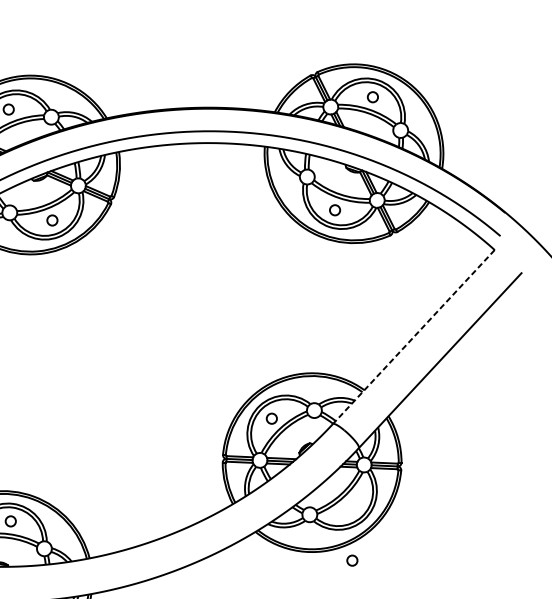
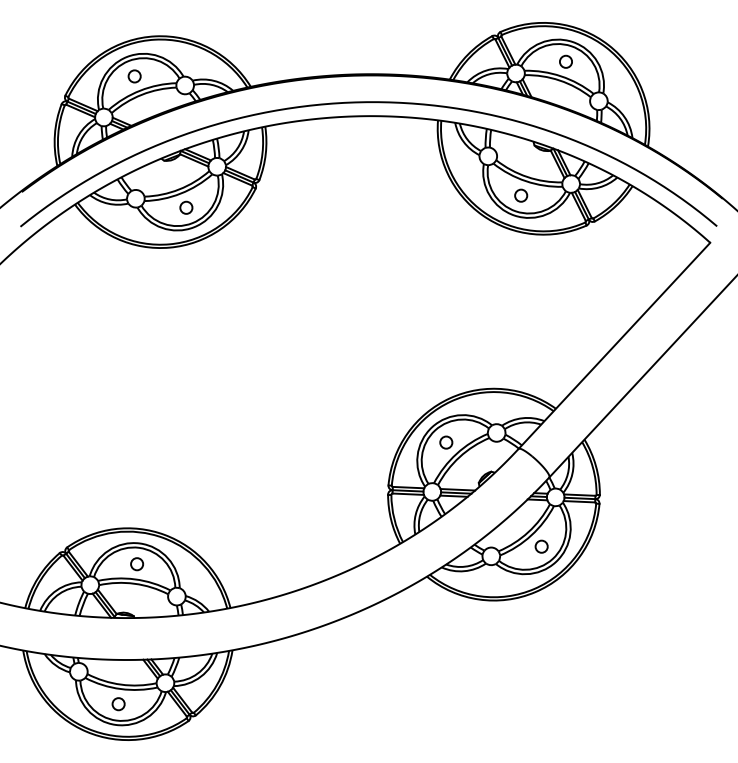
line: (413, 336) -> (614, 345), dashed -> solid
circle: (352, 560) -> (541, 546), moved

